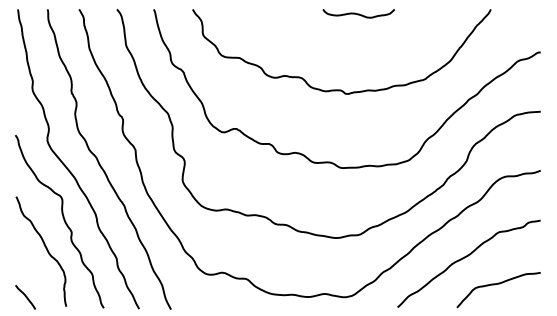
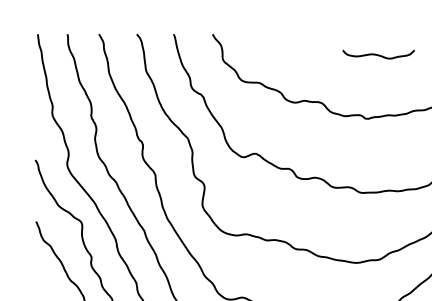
curve: (358, 13) -> (378, 54), moved

